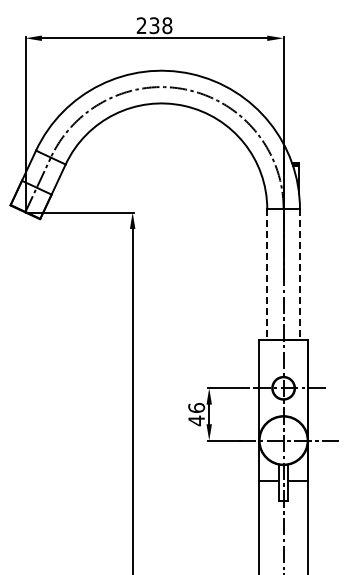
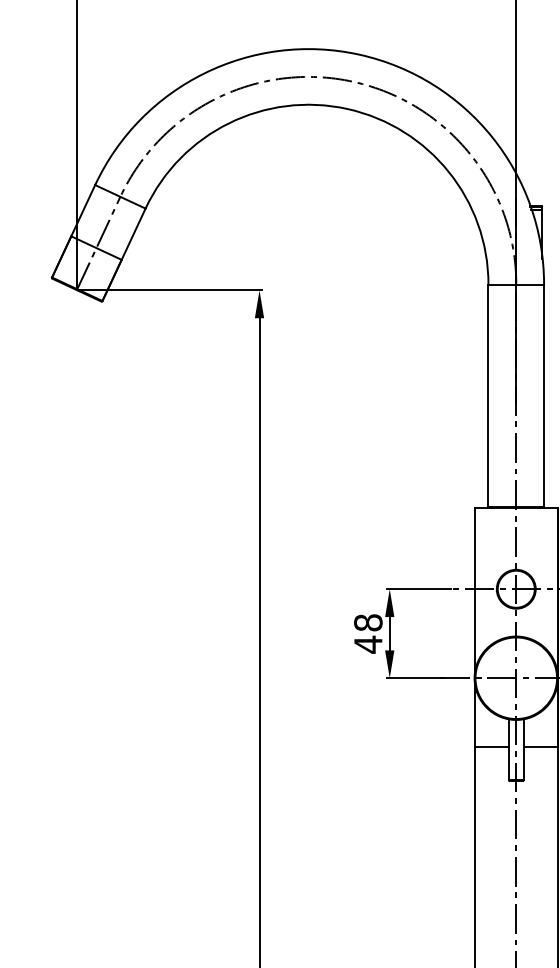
line: (267, 275) -> (488, 397), dashed -> solid
line: (299, 275) -> (543, 397), dashed -> solid
text: (196, 407) -> (368, 621), 46 -> 48

